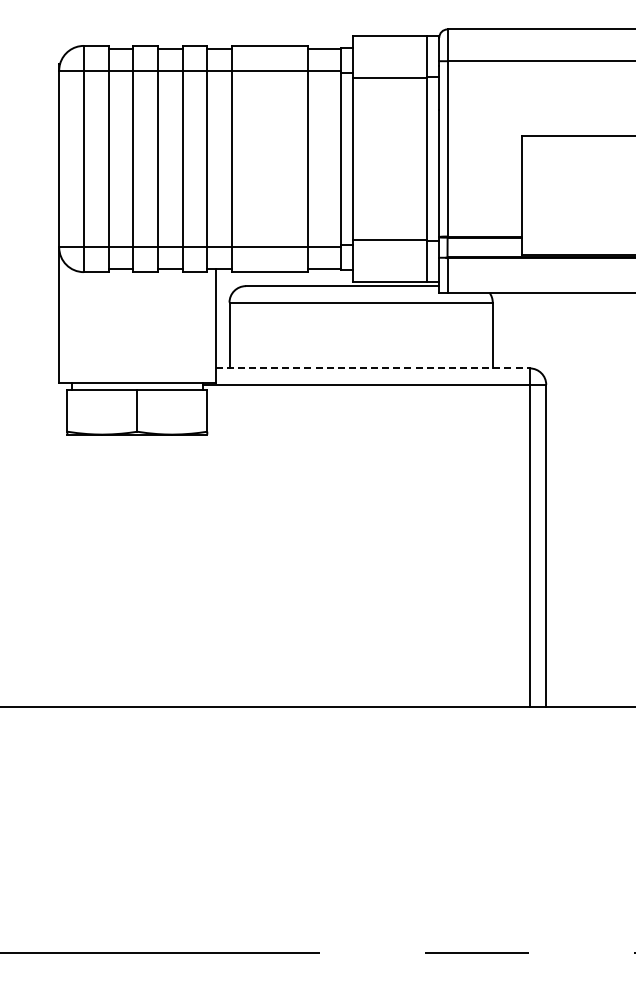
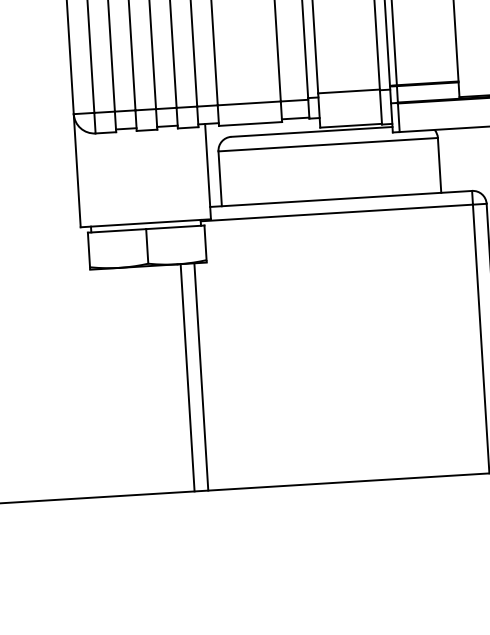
line: (373, 368) -> (341, 198), dashed -> solid
line: (176, 570) -> (187, 377), added
line: (192, 570) -> (201, 376), added

